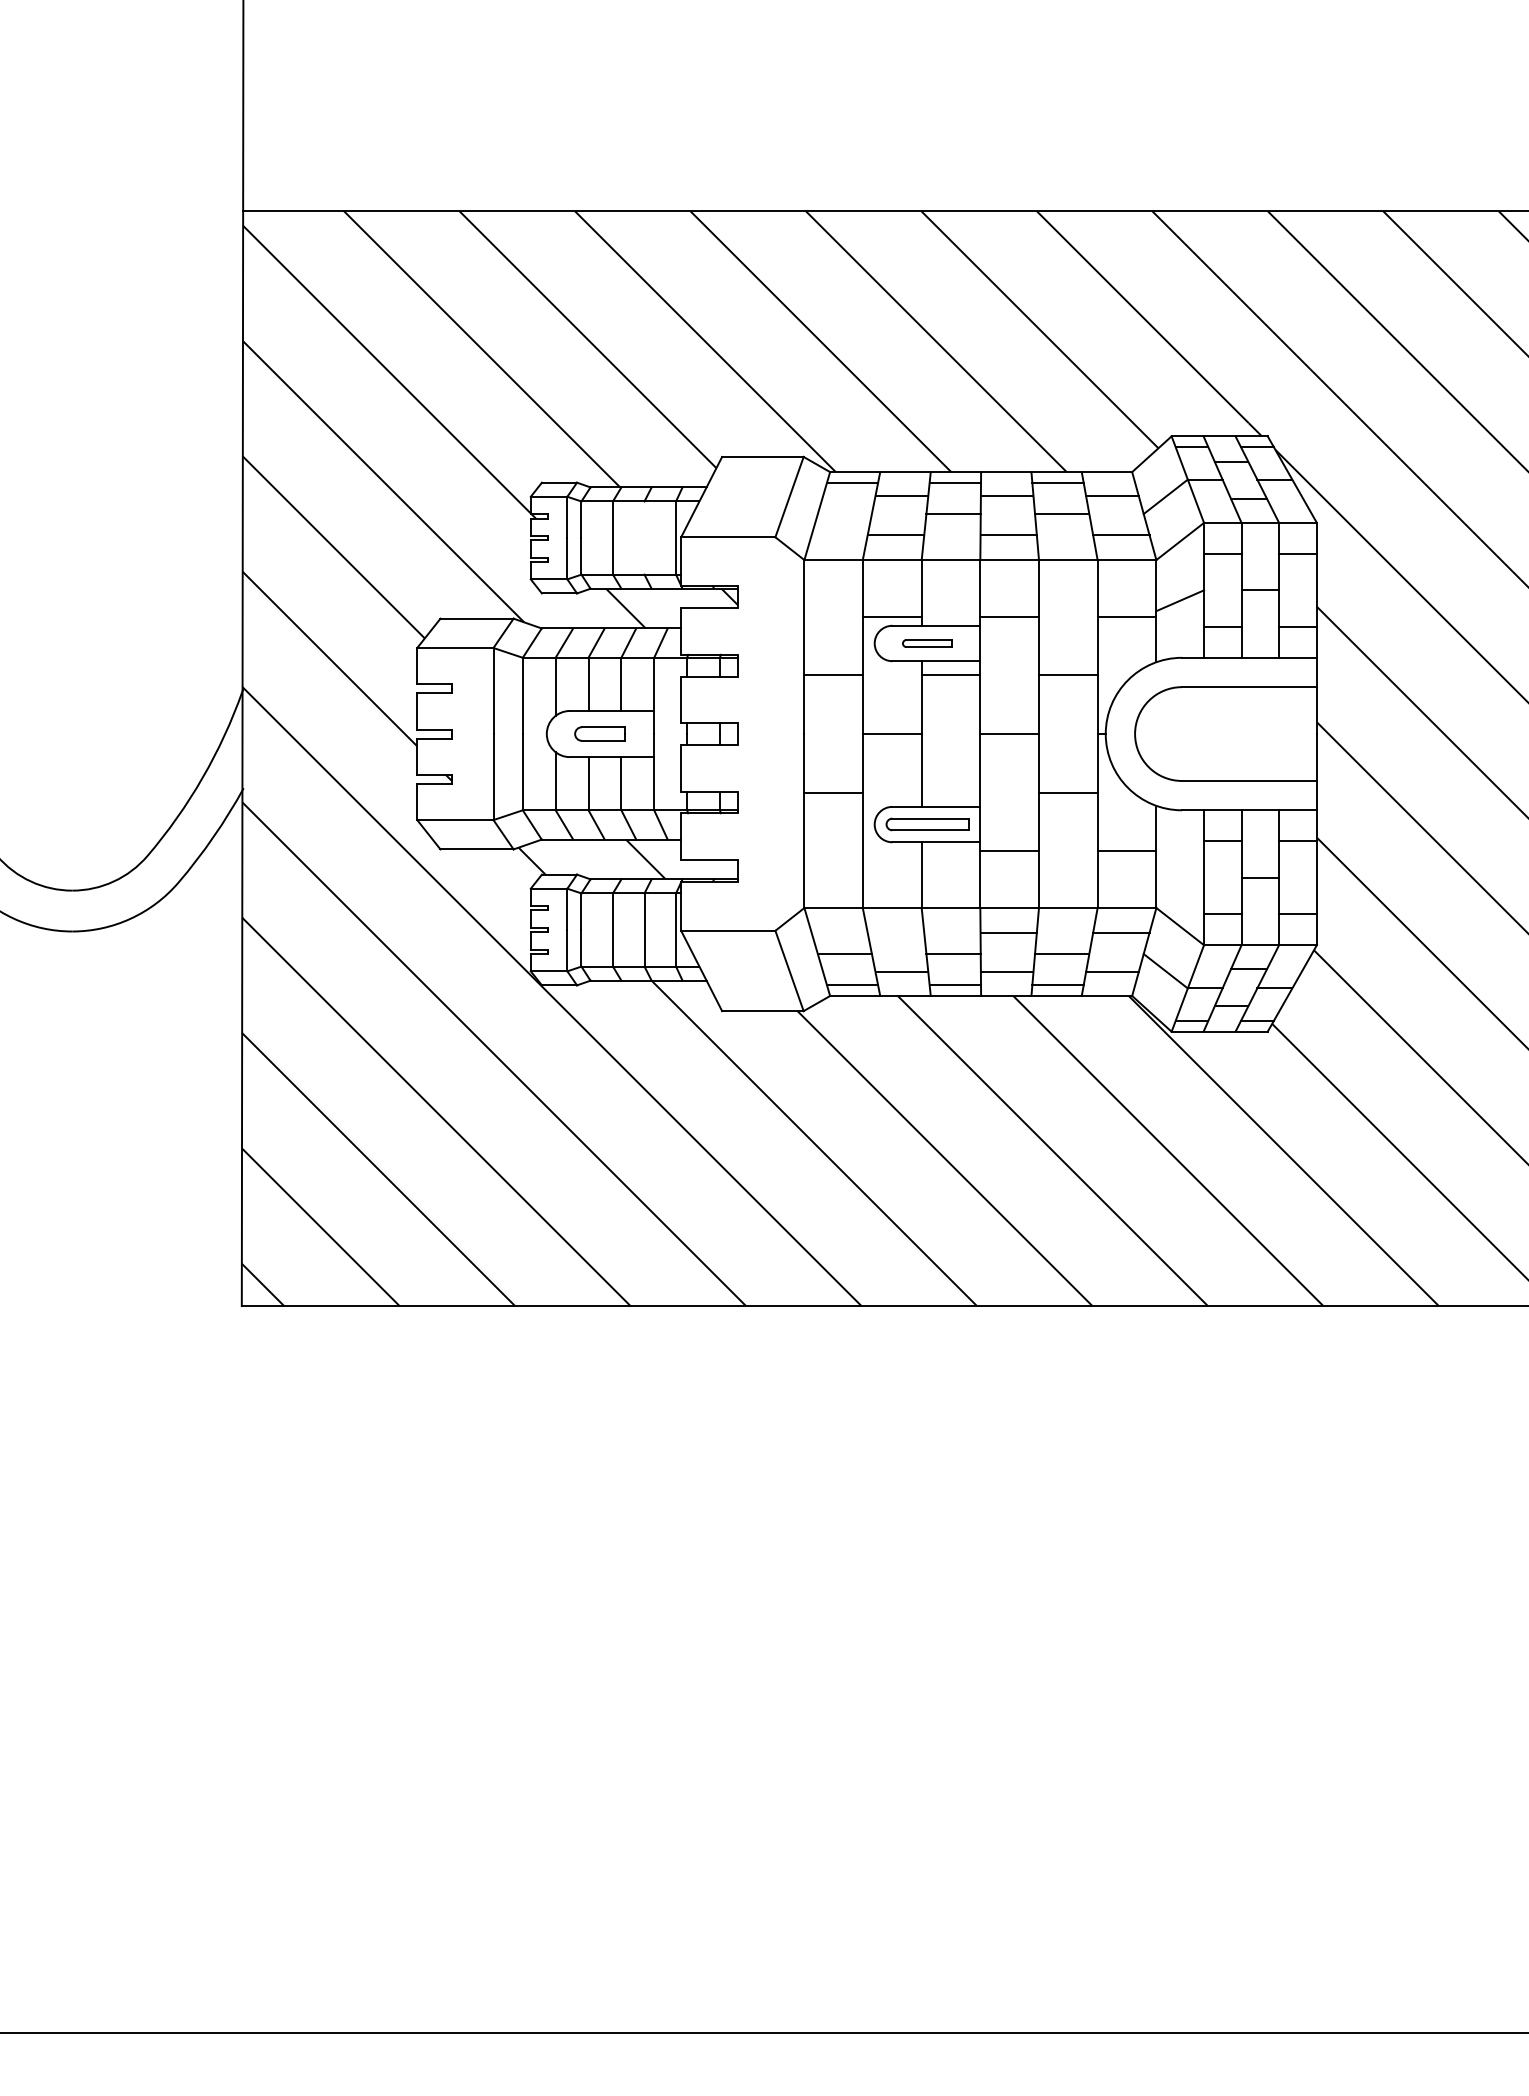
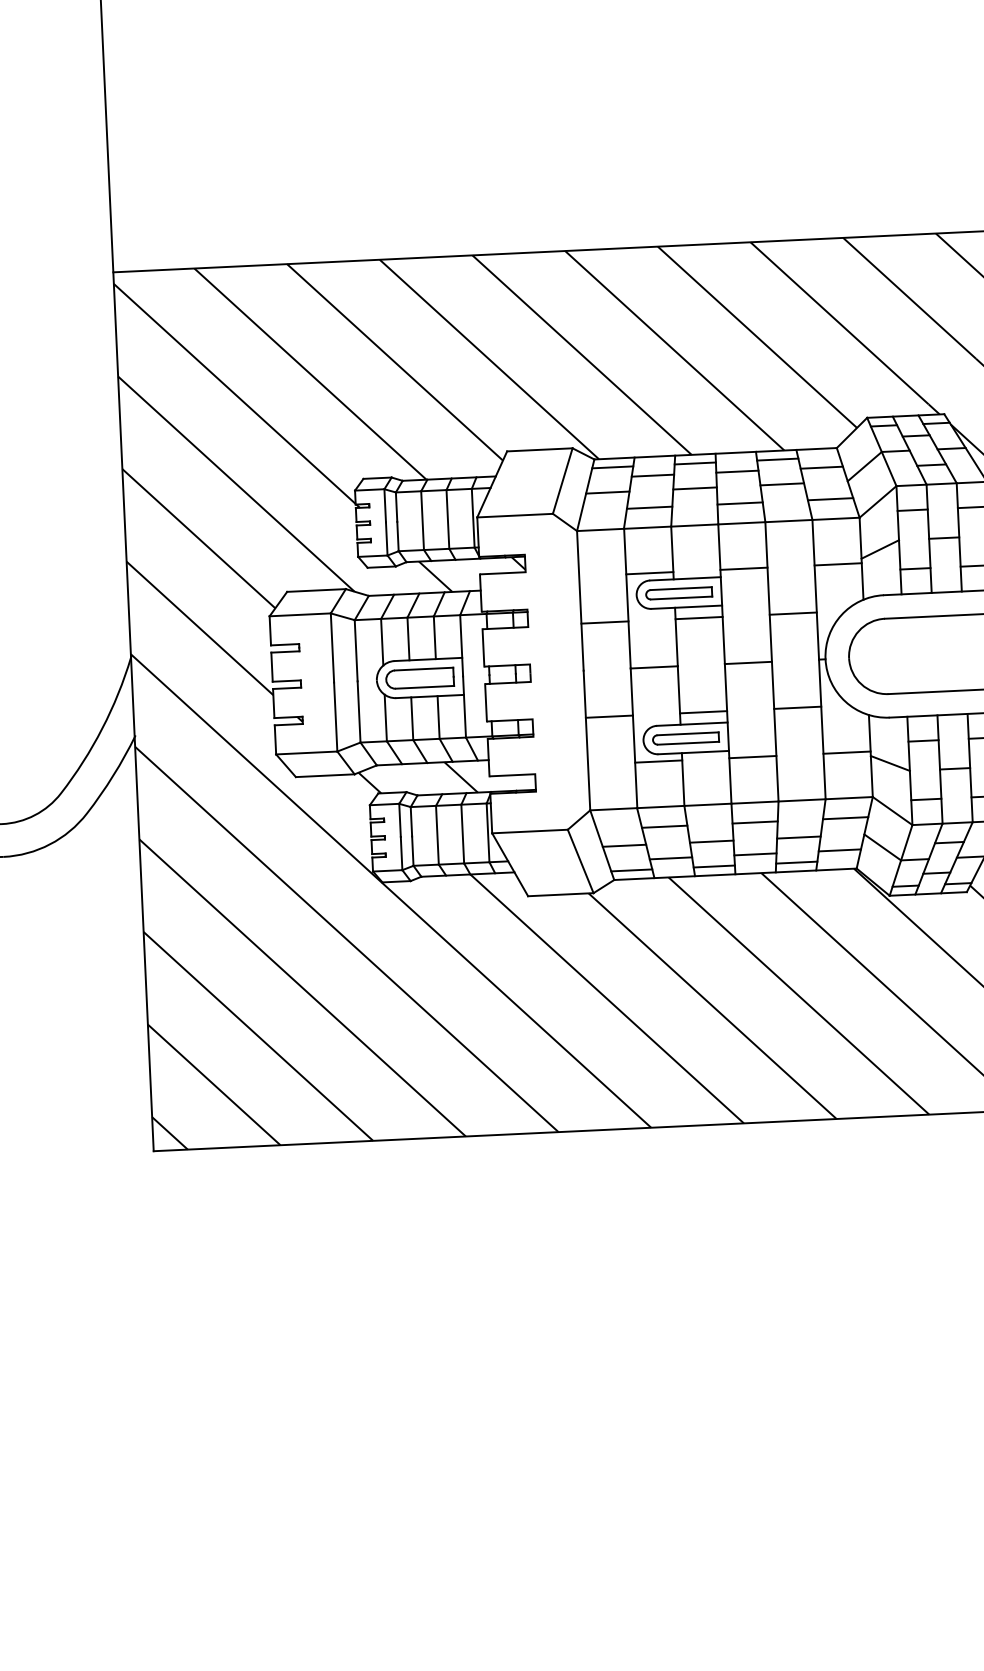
line: (844, 514) -> (607, 492), added
line: (644, 537) -> (447, 518), added
part: (927, 643) -> (679, 593), size x1.67
part: (599, 733) -> (419, 678), size x1.67
line: (950, 792) -> (703, 712), added
line: (892, 851) -> (658, 761), added
line: (1180, 866) -> (890, 762), added
line: (895, 932) -> (664, 826), added

